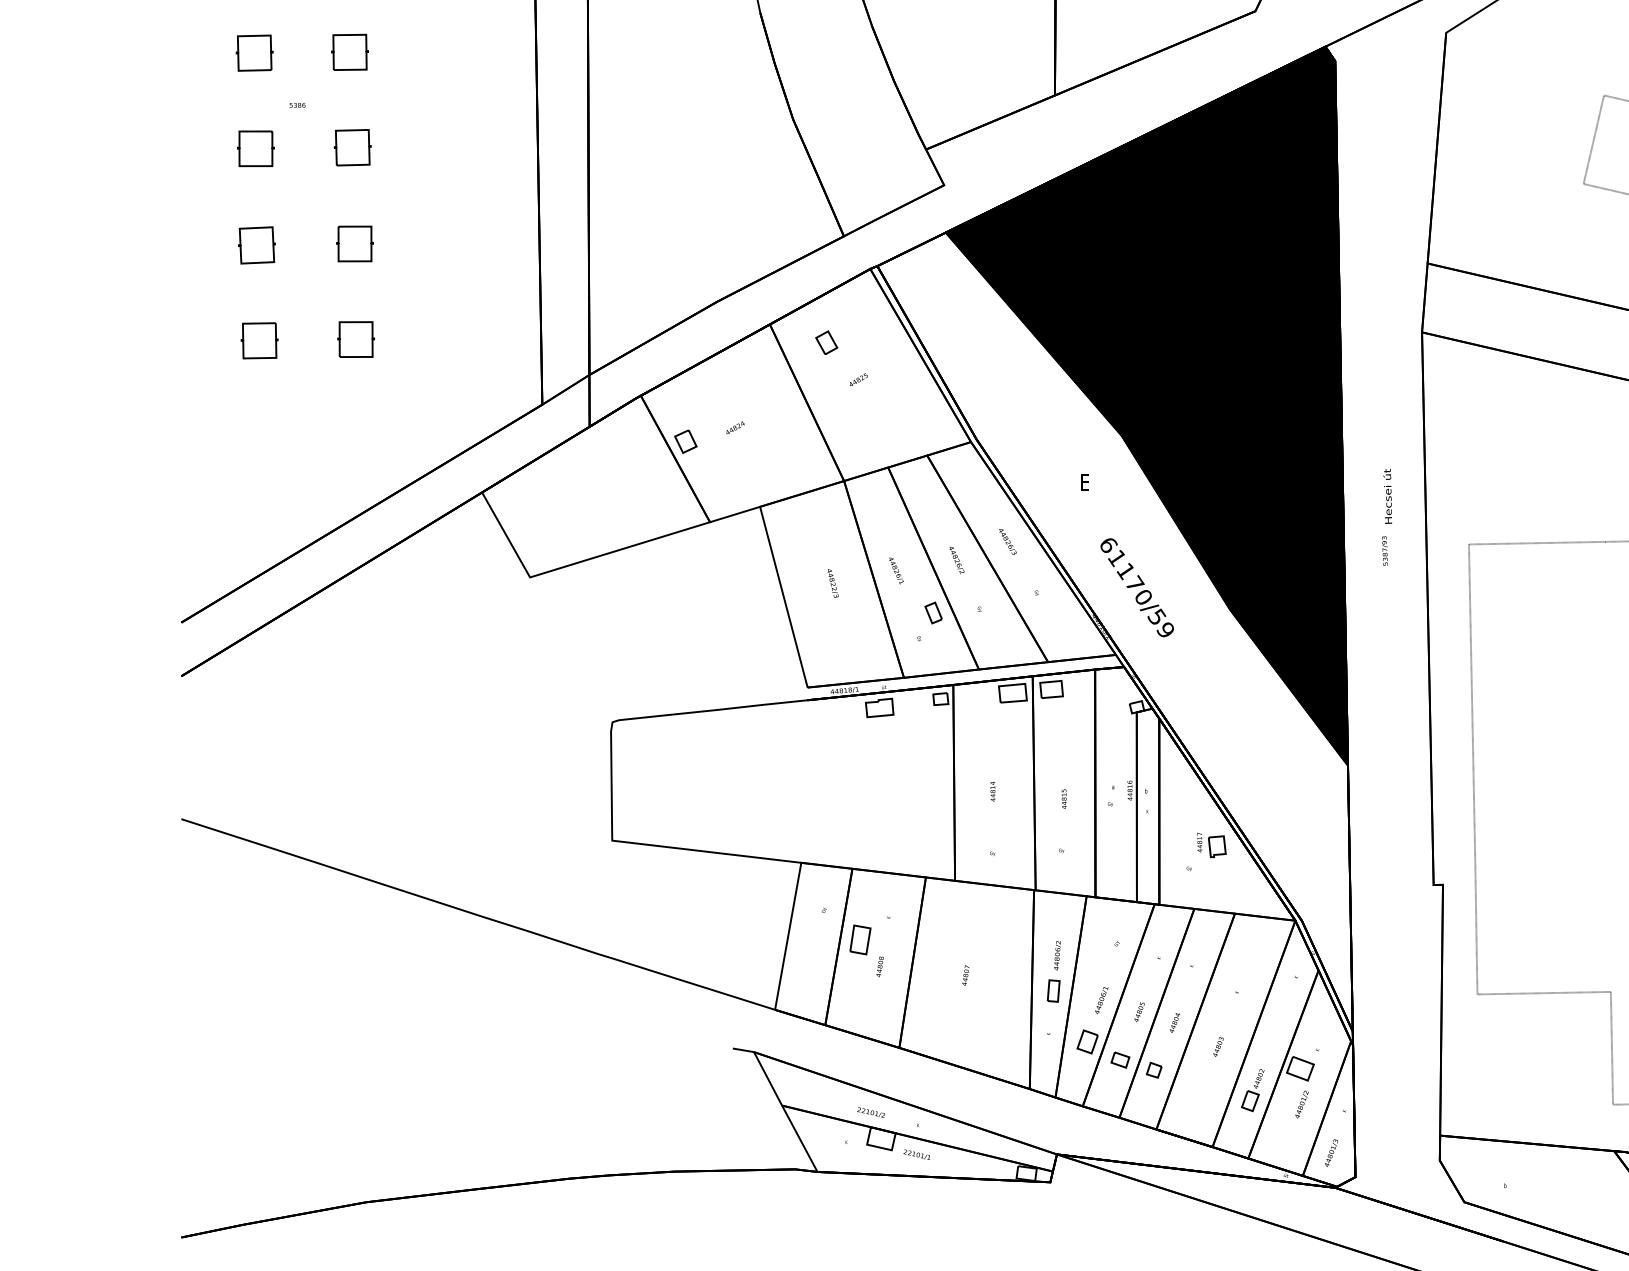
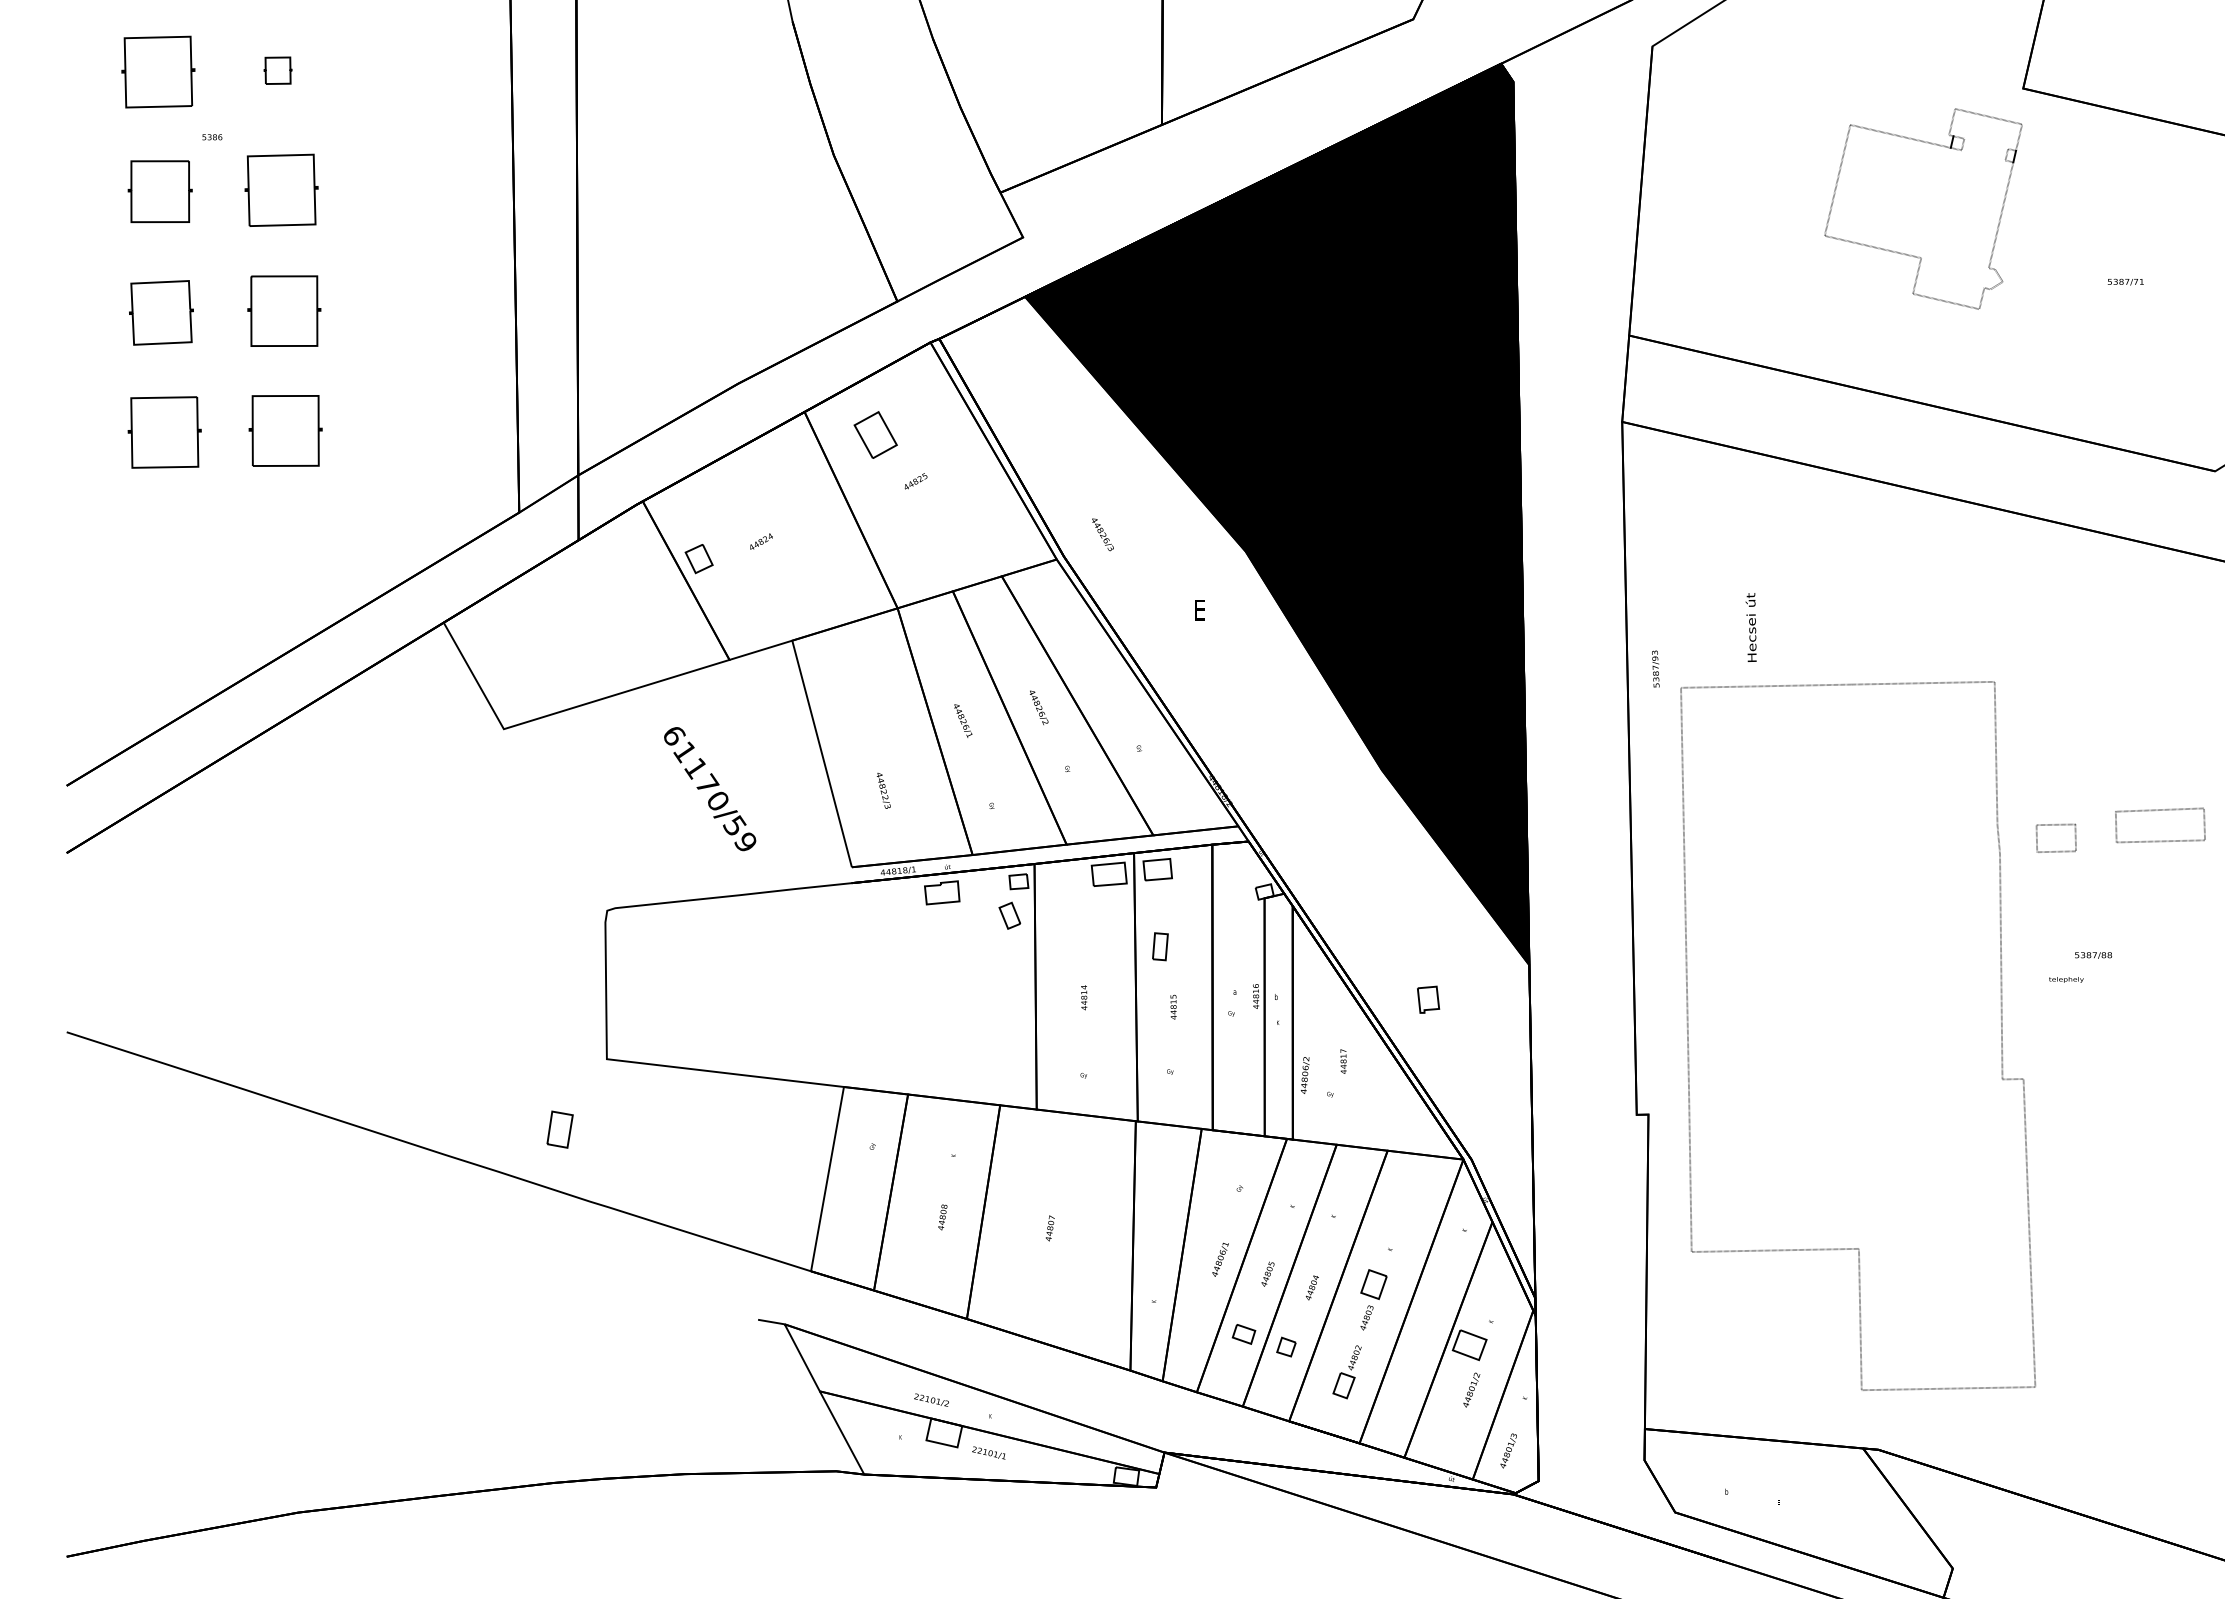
part: (254, 52) -> (158, 71), size x1.6
part: (349, 52) -> (277, 70), size x0.6
part: (352, 147) -> (281, 190), size x1.6
part: (255, 148) -> (159, 191), size x1.4
part: (355, 243) -> (284, 310), size x1.6
part: (256, 245) -> (161, 312), size x1.4
part: (355, 339) -> (285, 430), size x1.6
part: (259, 340) -> (164, 432), size x1.6
part: (826, 342) -> (875, 434), size x1.6
text: (1387, 496) -> (1750, 627), moved
text: (1007, 541) -> (1102, 534), moved
text: (1384, 550) -> (1655, 668), moved
text: (832, 583) -> (883, 790), moved
text: (1137, 588) -> (710, 789), moved
part: (933, 612) -> (1009, 915), moved
part: (1217, 846) -> (1428, 999), moved
part: (859, 939) -> (559, 1129), moved
text: (1056, 955) -> (1304, 1075), moved
part: (1053, 990) -> (1160, 946), moved
part: (1087, 1041) -> (1373, 1284), moved
part: (1252, 1090) -> (1346, 1372), moved

